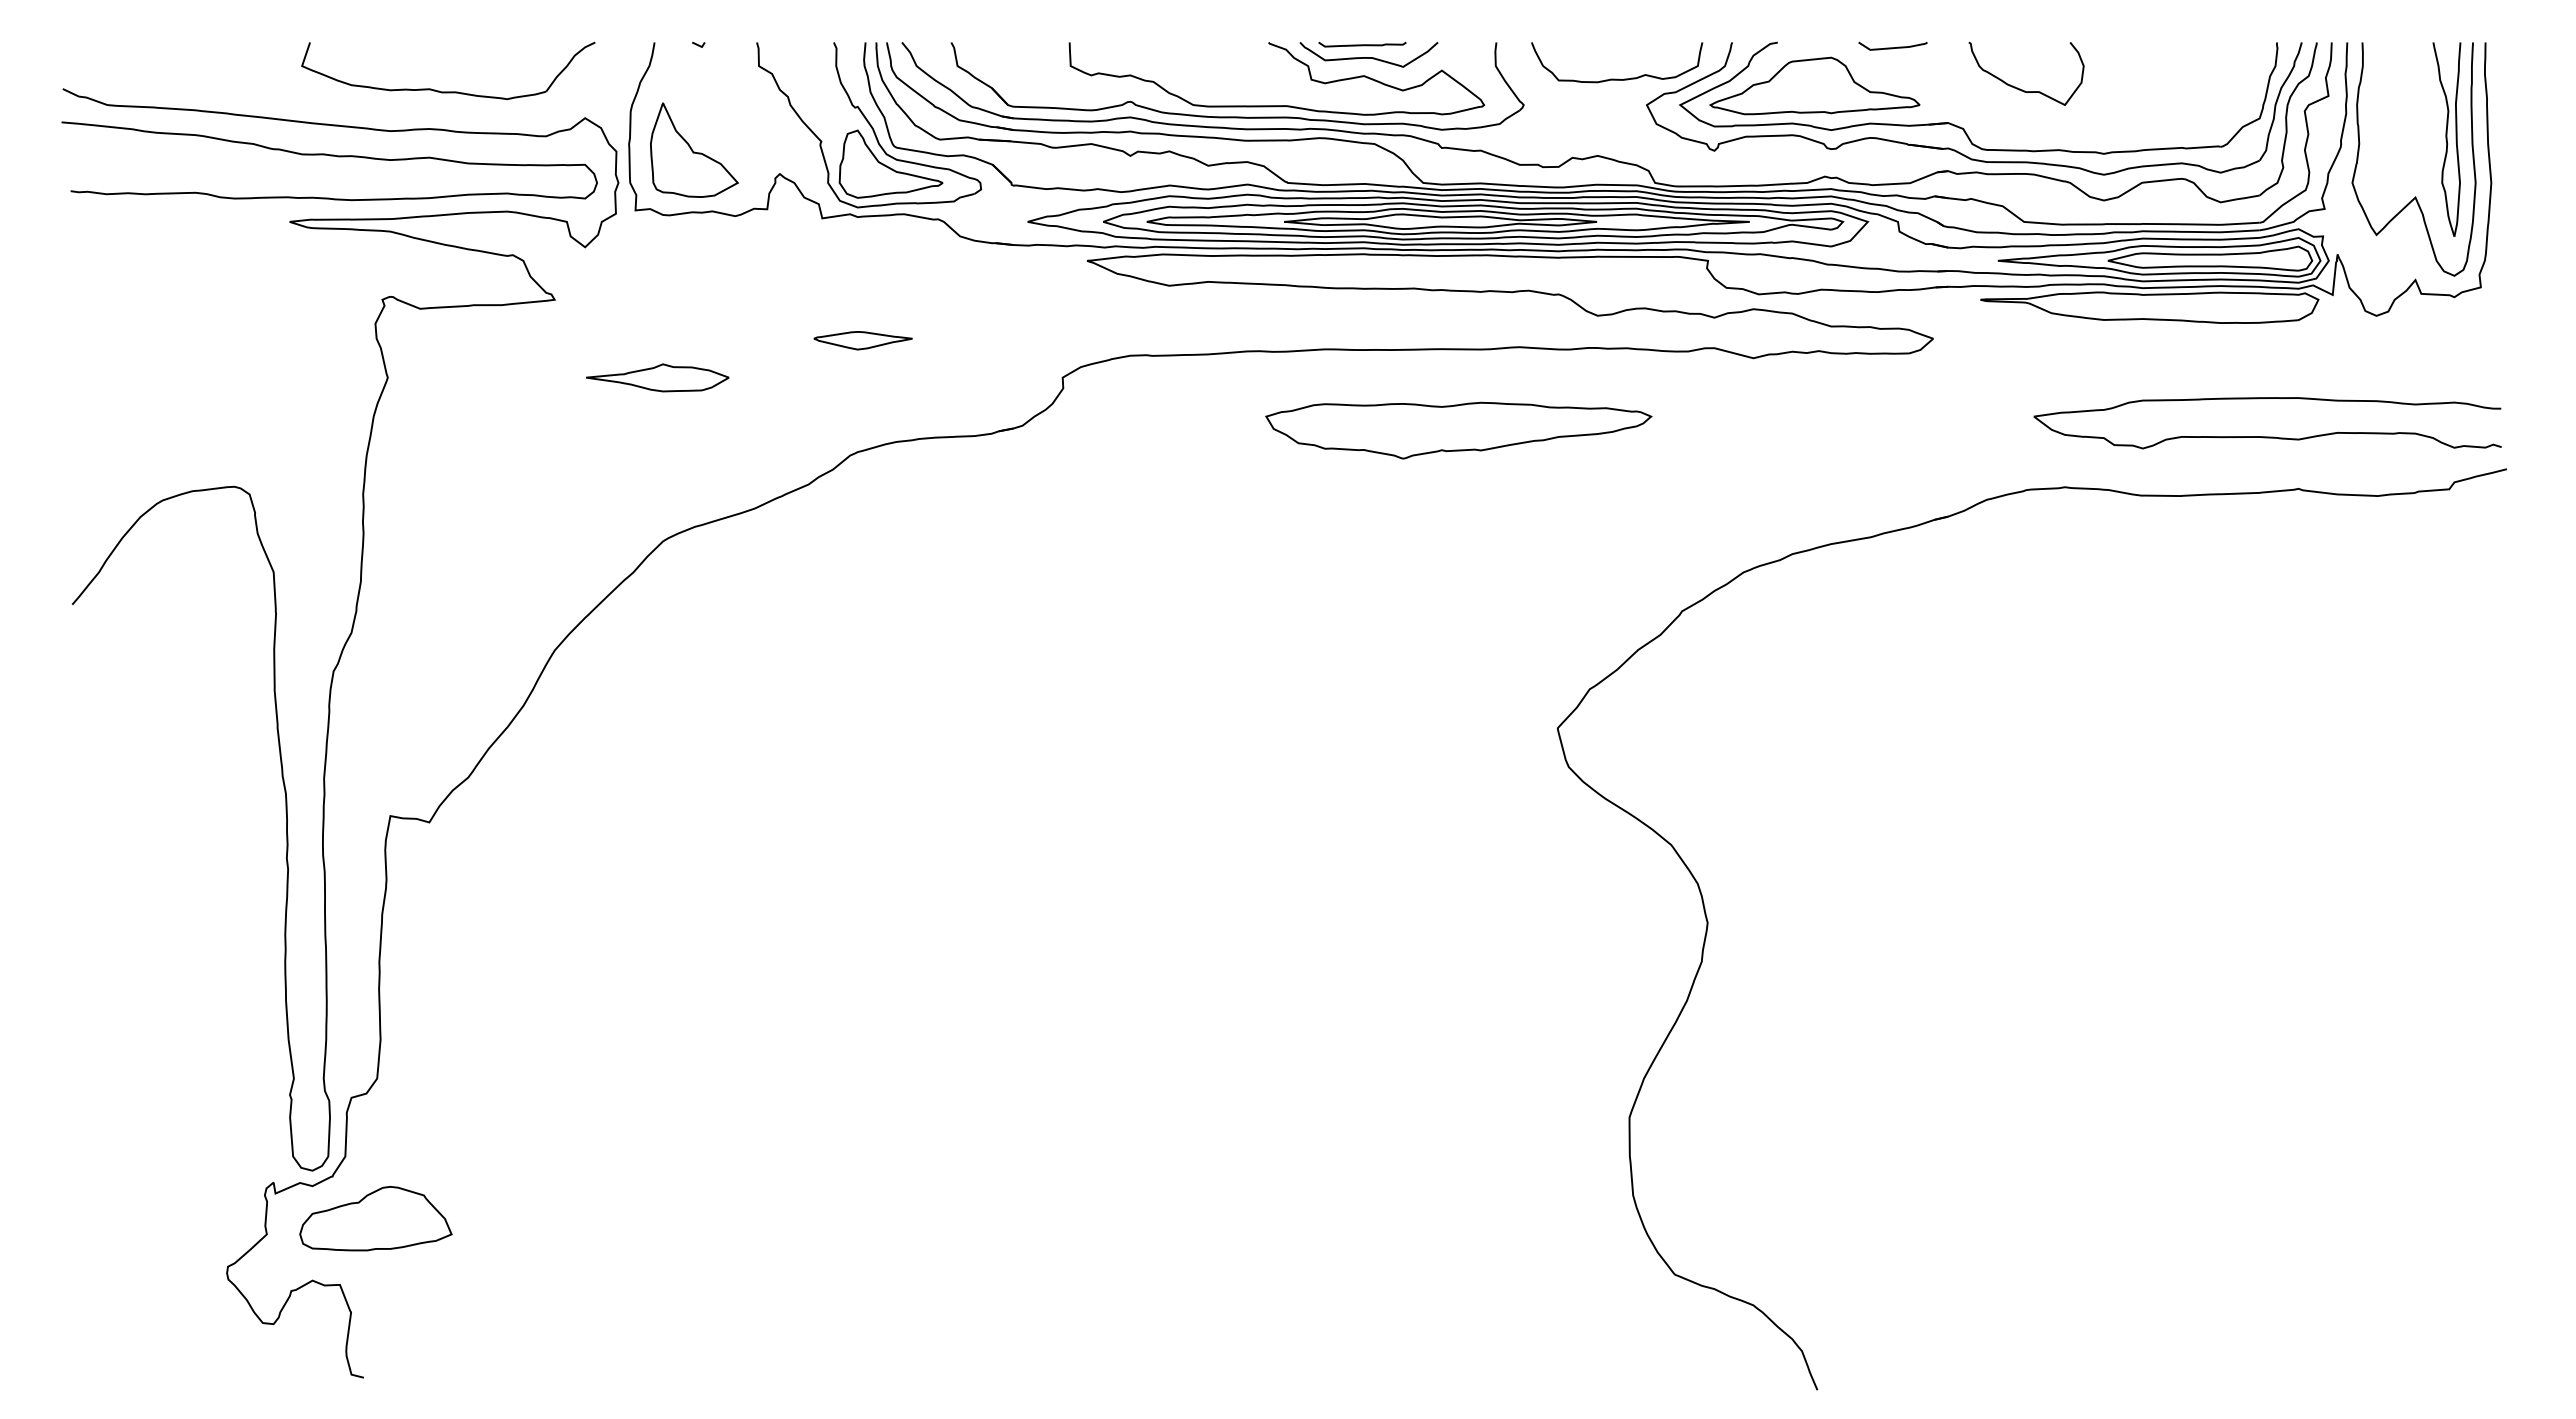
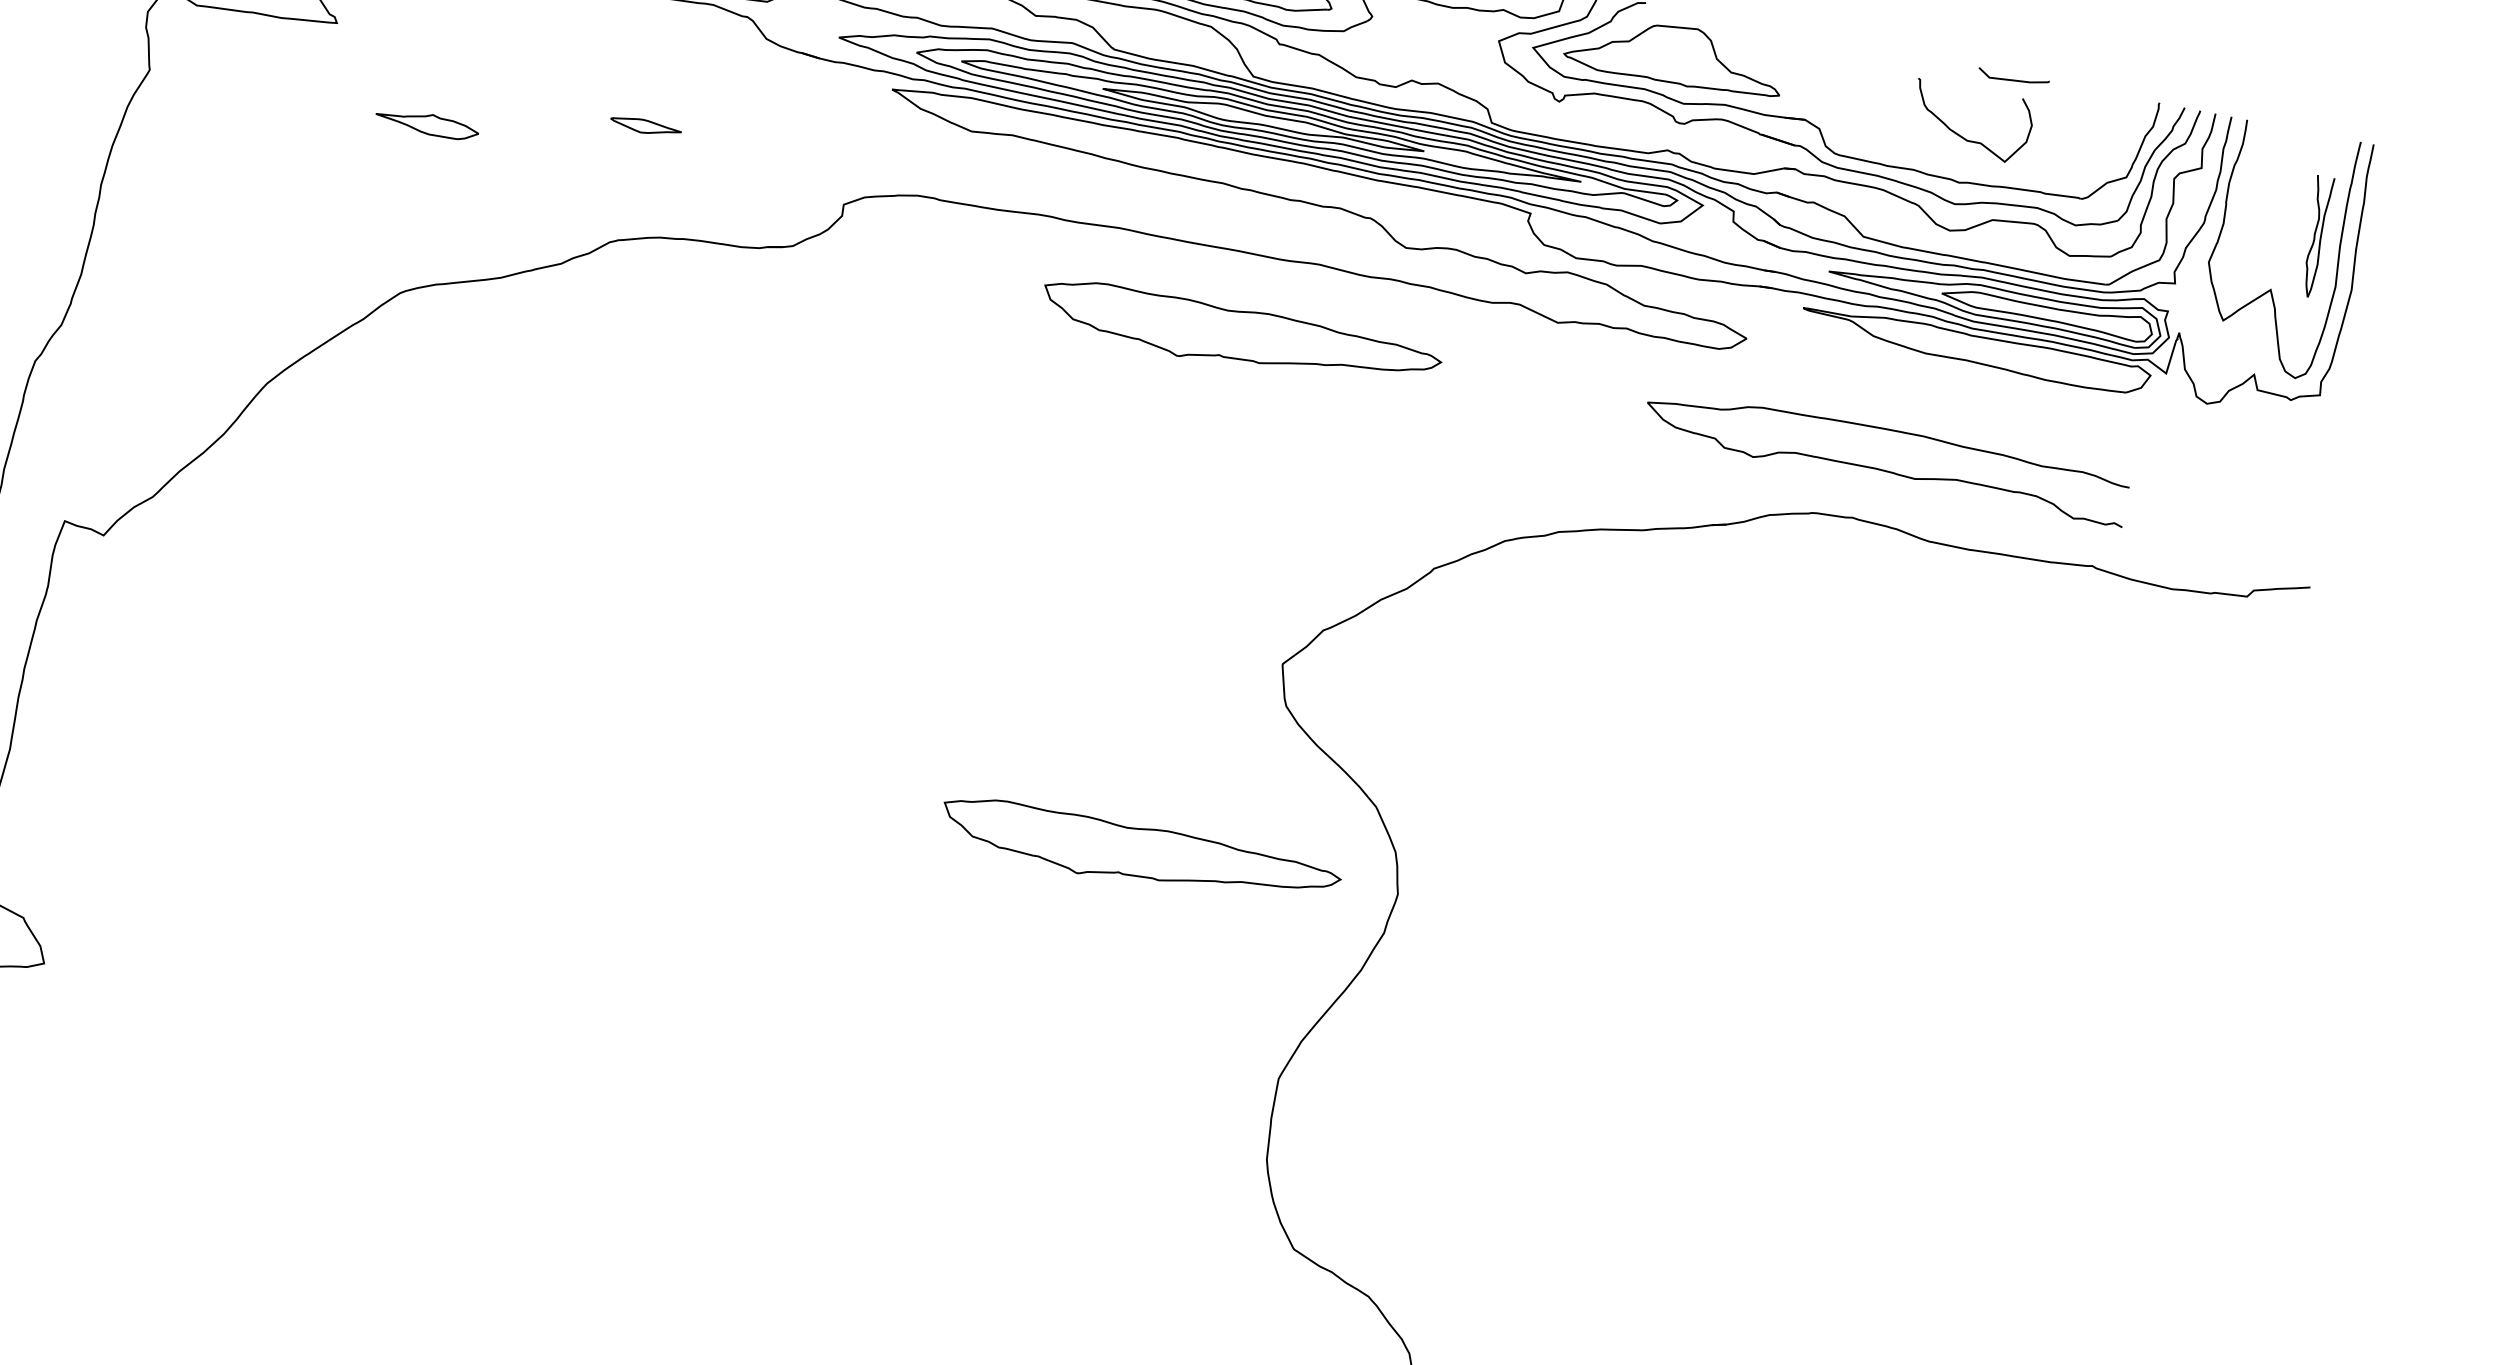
curve: (1892, 47) -> (2012, 79), moved
curve: (2020, 88) -> (1962, 135), moved
part: (2446, 139) -> (2314, 236), size x0.6
part: (862, 340) -> (645, 126), size x0.7
part: (657, 377) -> (427, 123), size x0.7
curve: (2267, 436) -> (1883, 469), moved
part: (1458, 933) -> (1139, 855), added

